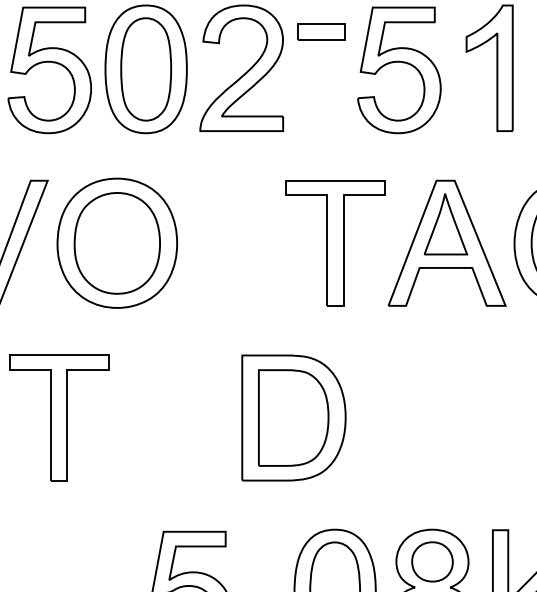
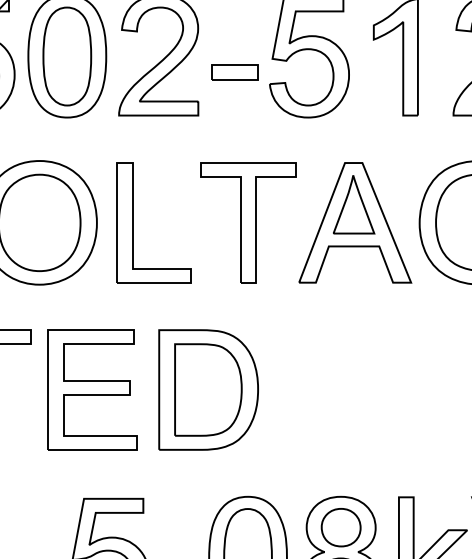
part: (321, 31) -> (235, 71), moved
part: (214, 243) -> (132, 223), added
part: (172, 417) -> (92, 389), added

